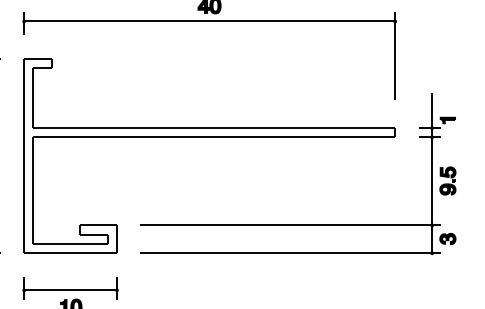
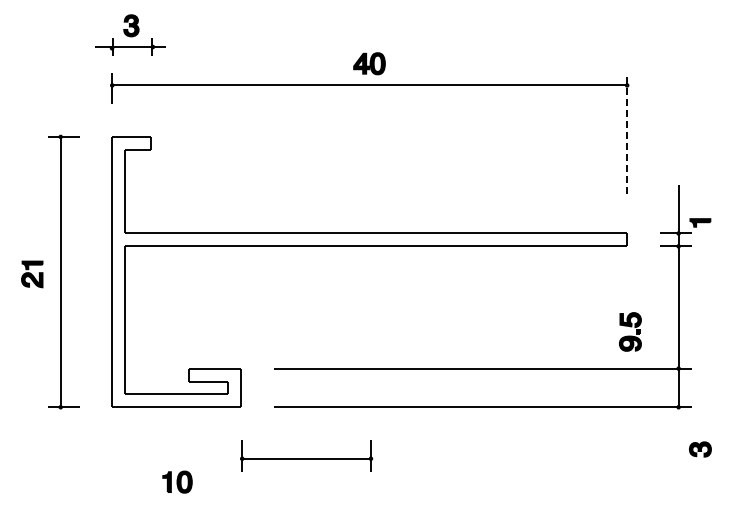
line: (395, 56) -> (627, 133), solid -> dashed
part: (447, 180) -> (630, 331), moved
part: (447, 239) -> (700, 449), moved
part: (70, 288) -> (306, 455), moved

